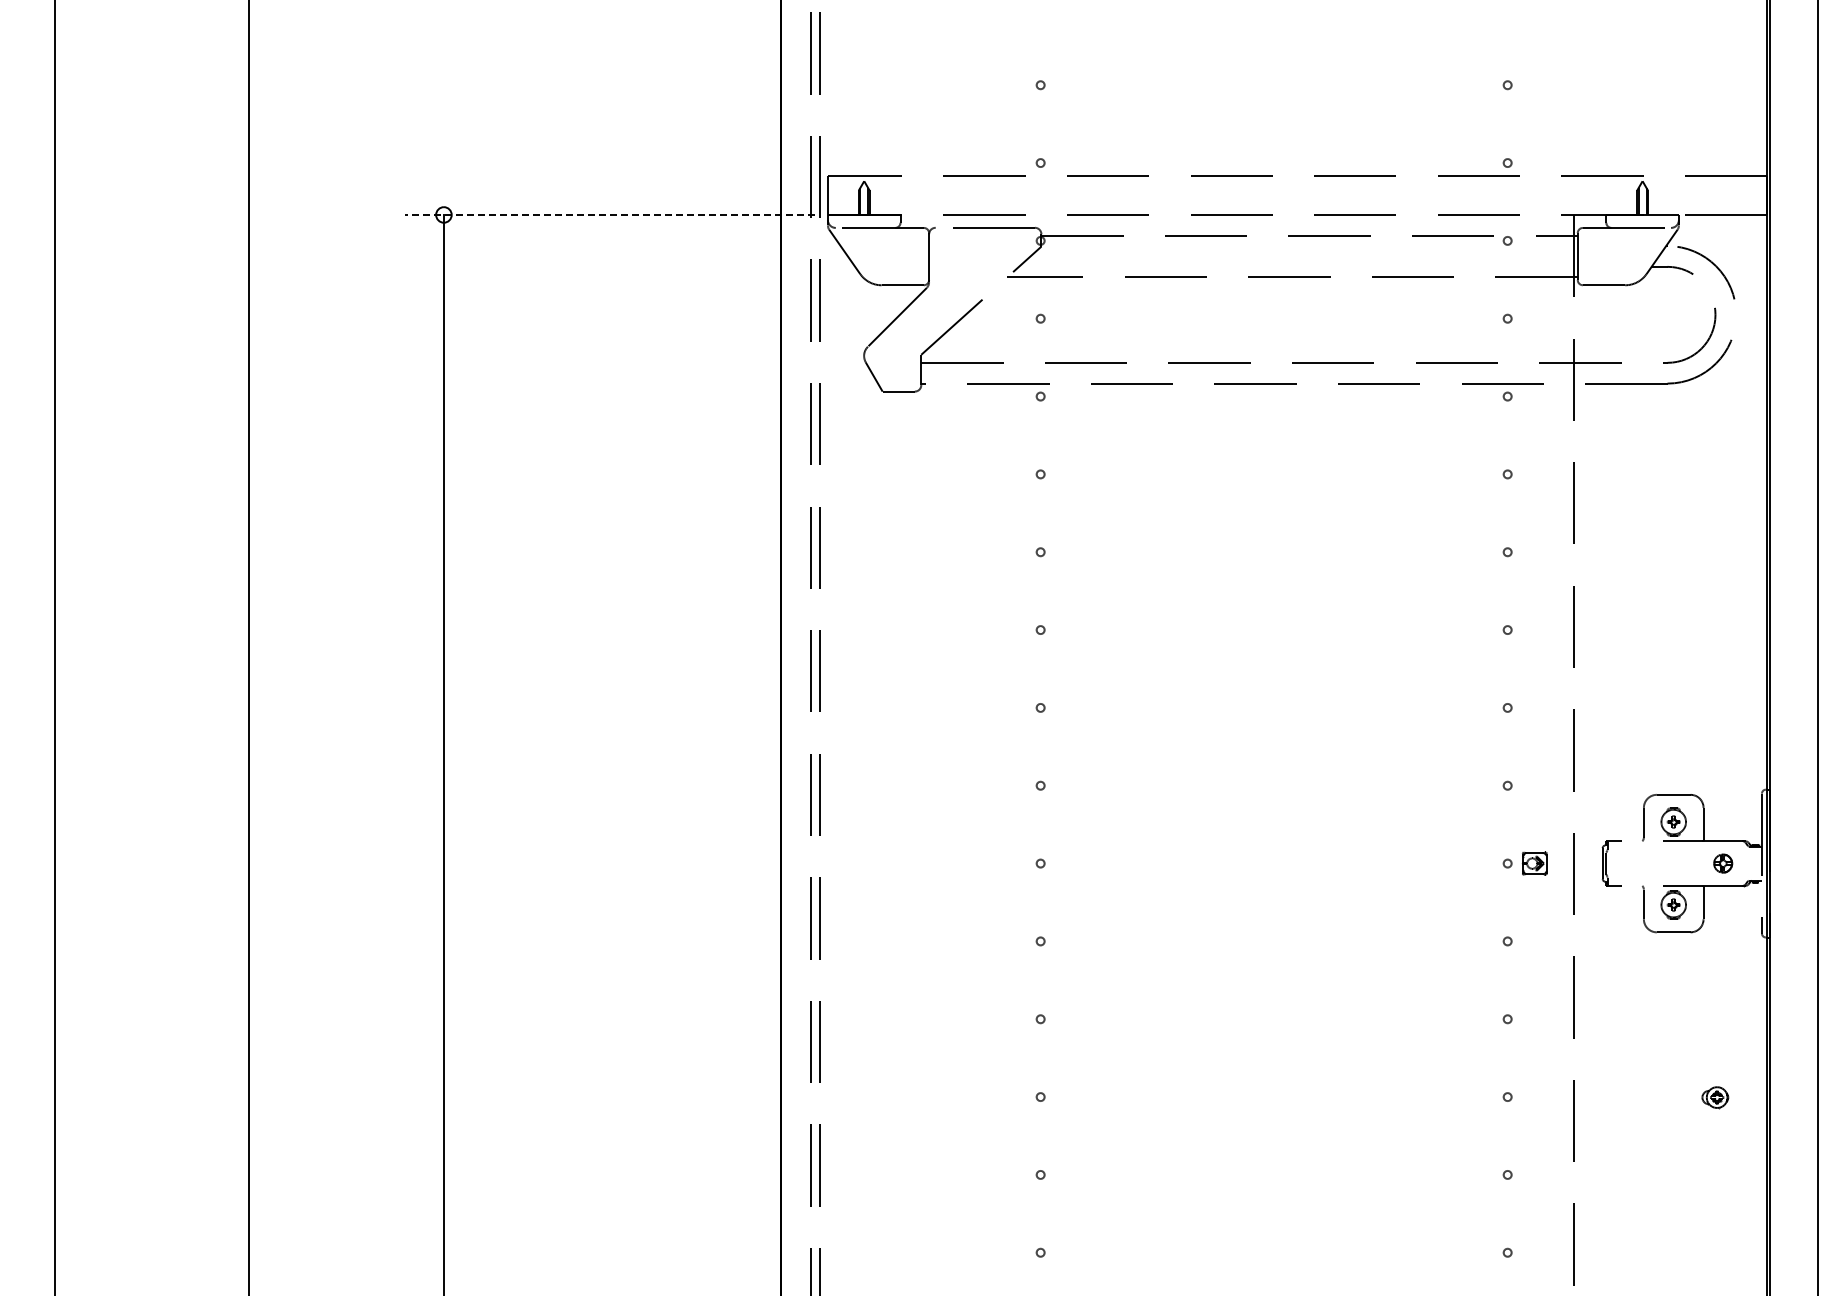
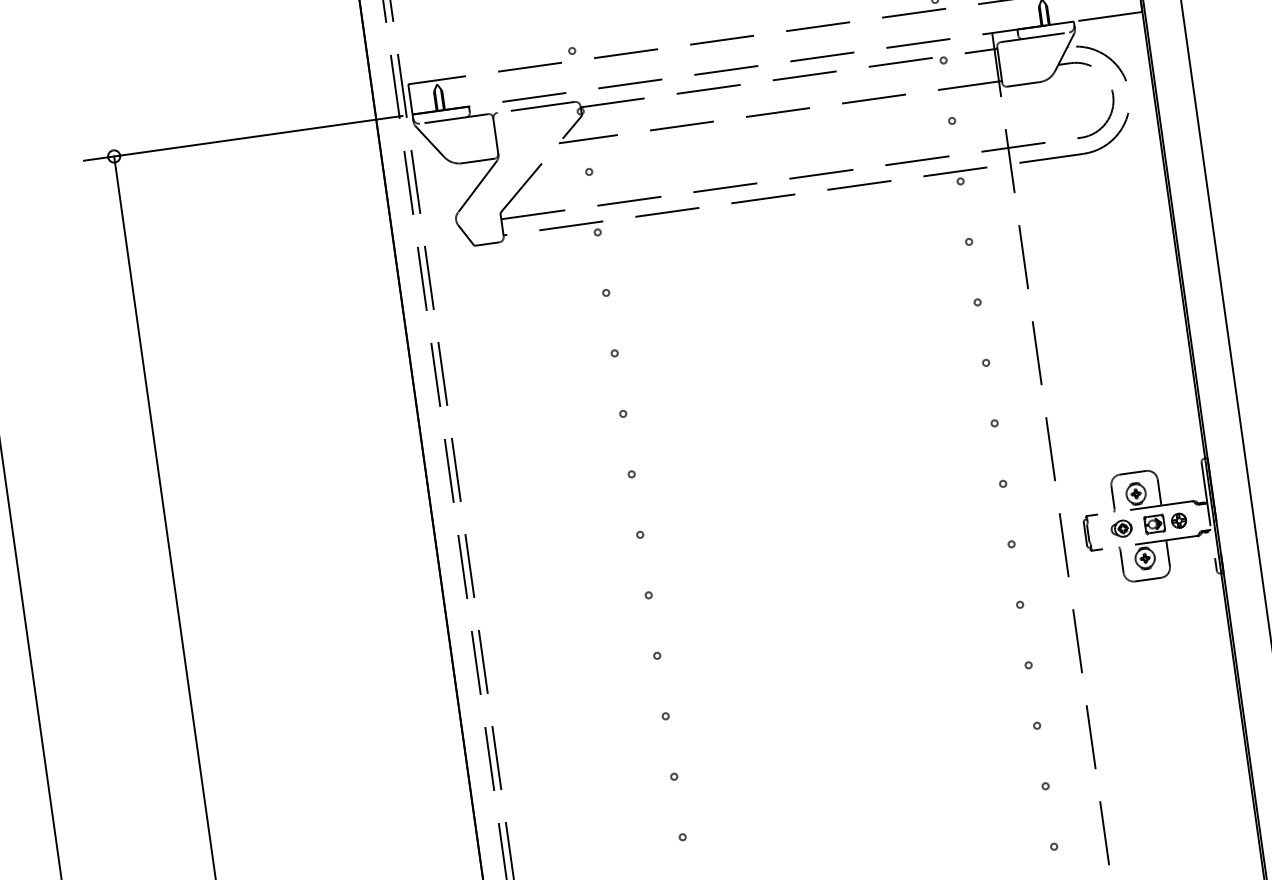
line: (609, 214) -> (242, 138), dashed -> solid
part: (1534, 863) -> (1154, 524), moved
part: (1715, 1097) -> (1121, 528), moved

